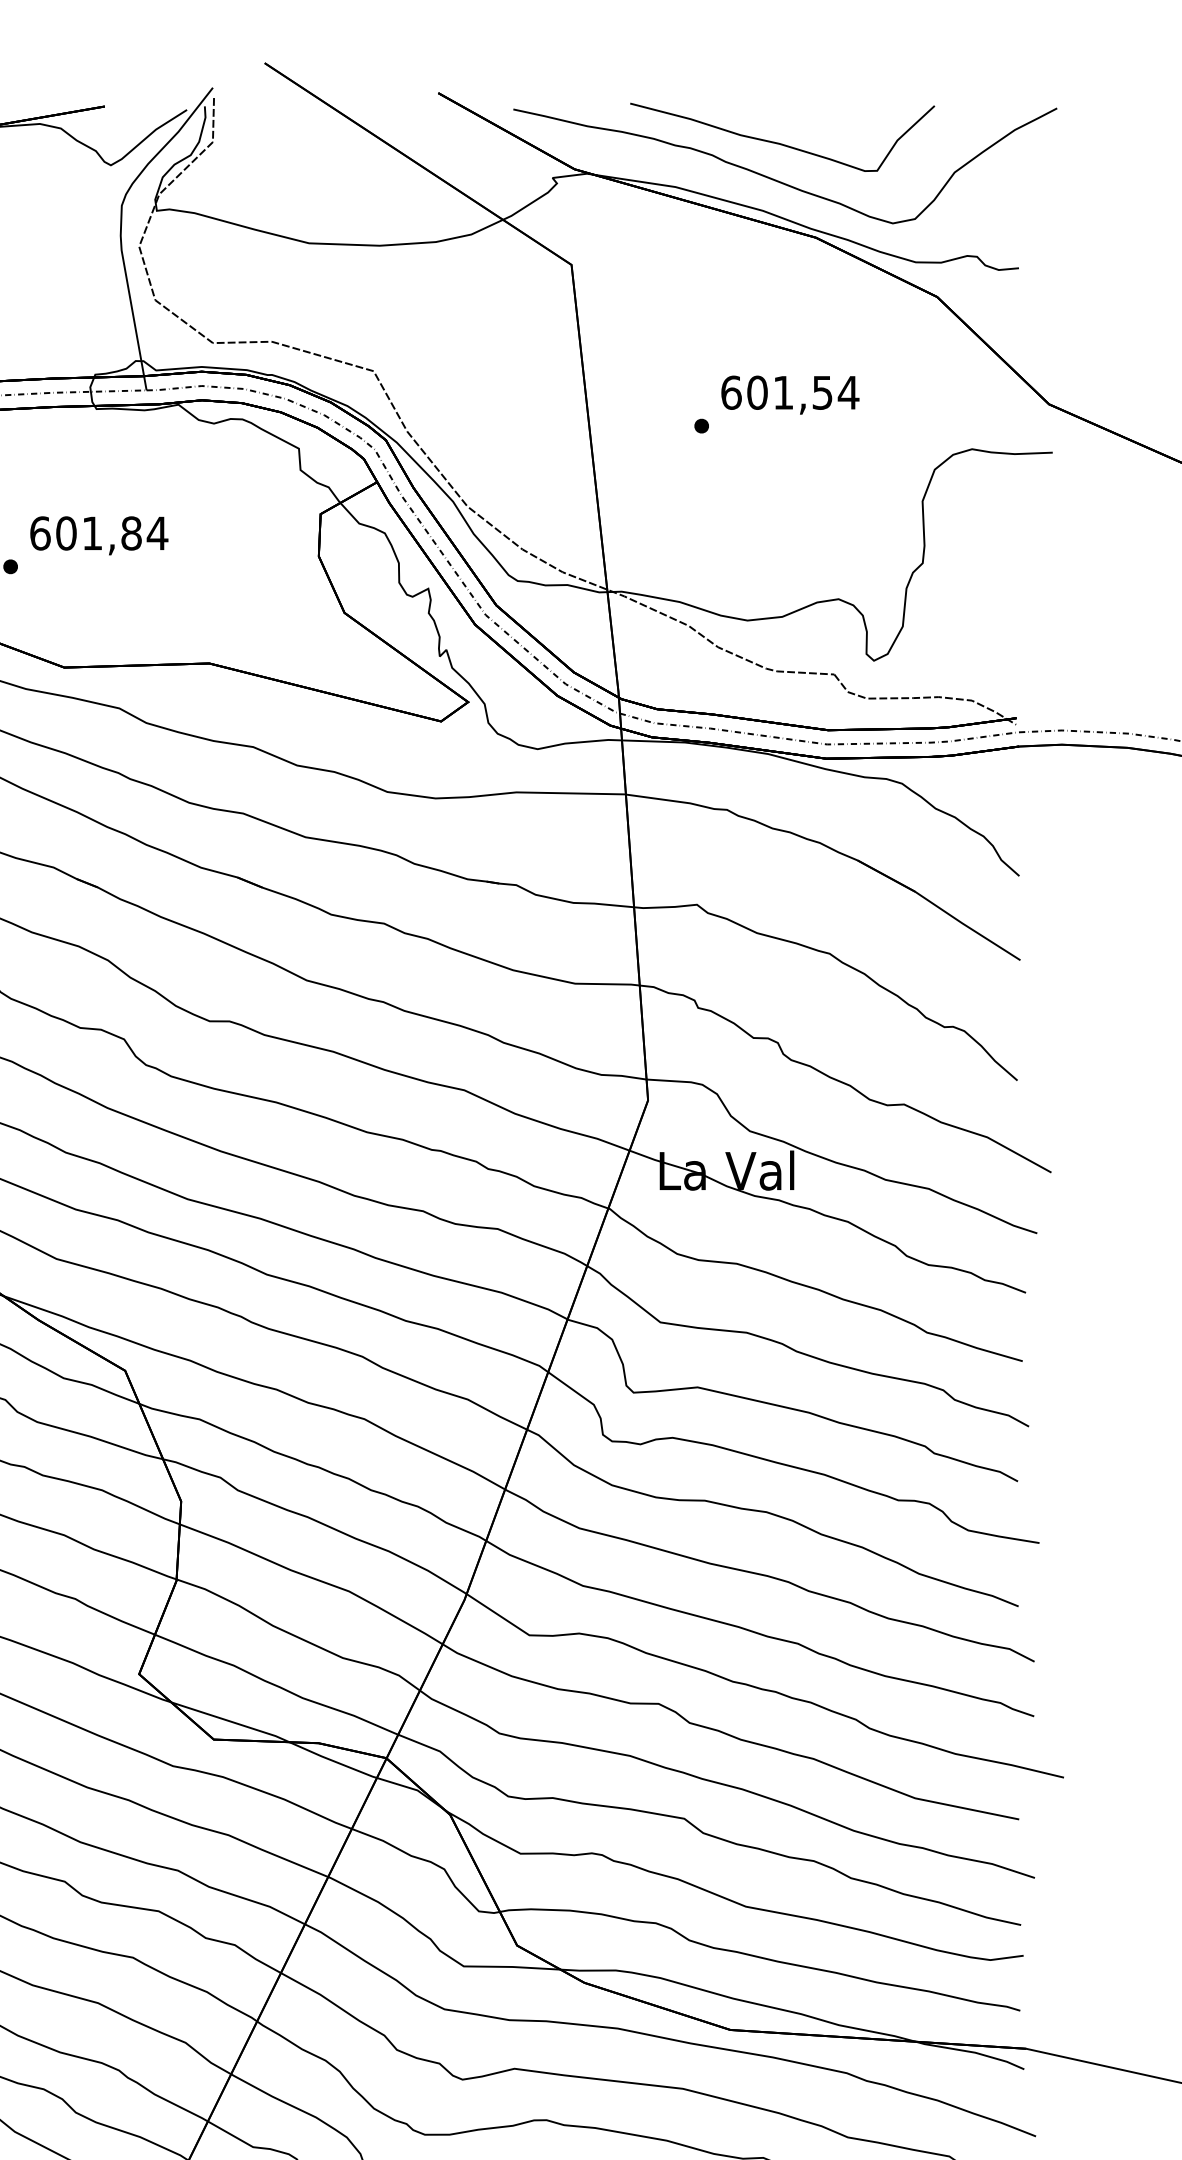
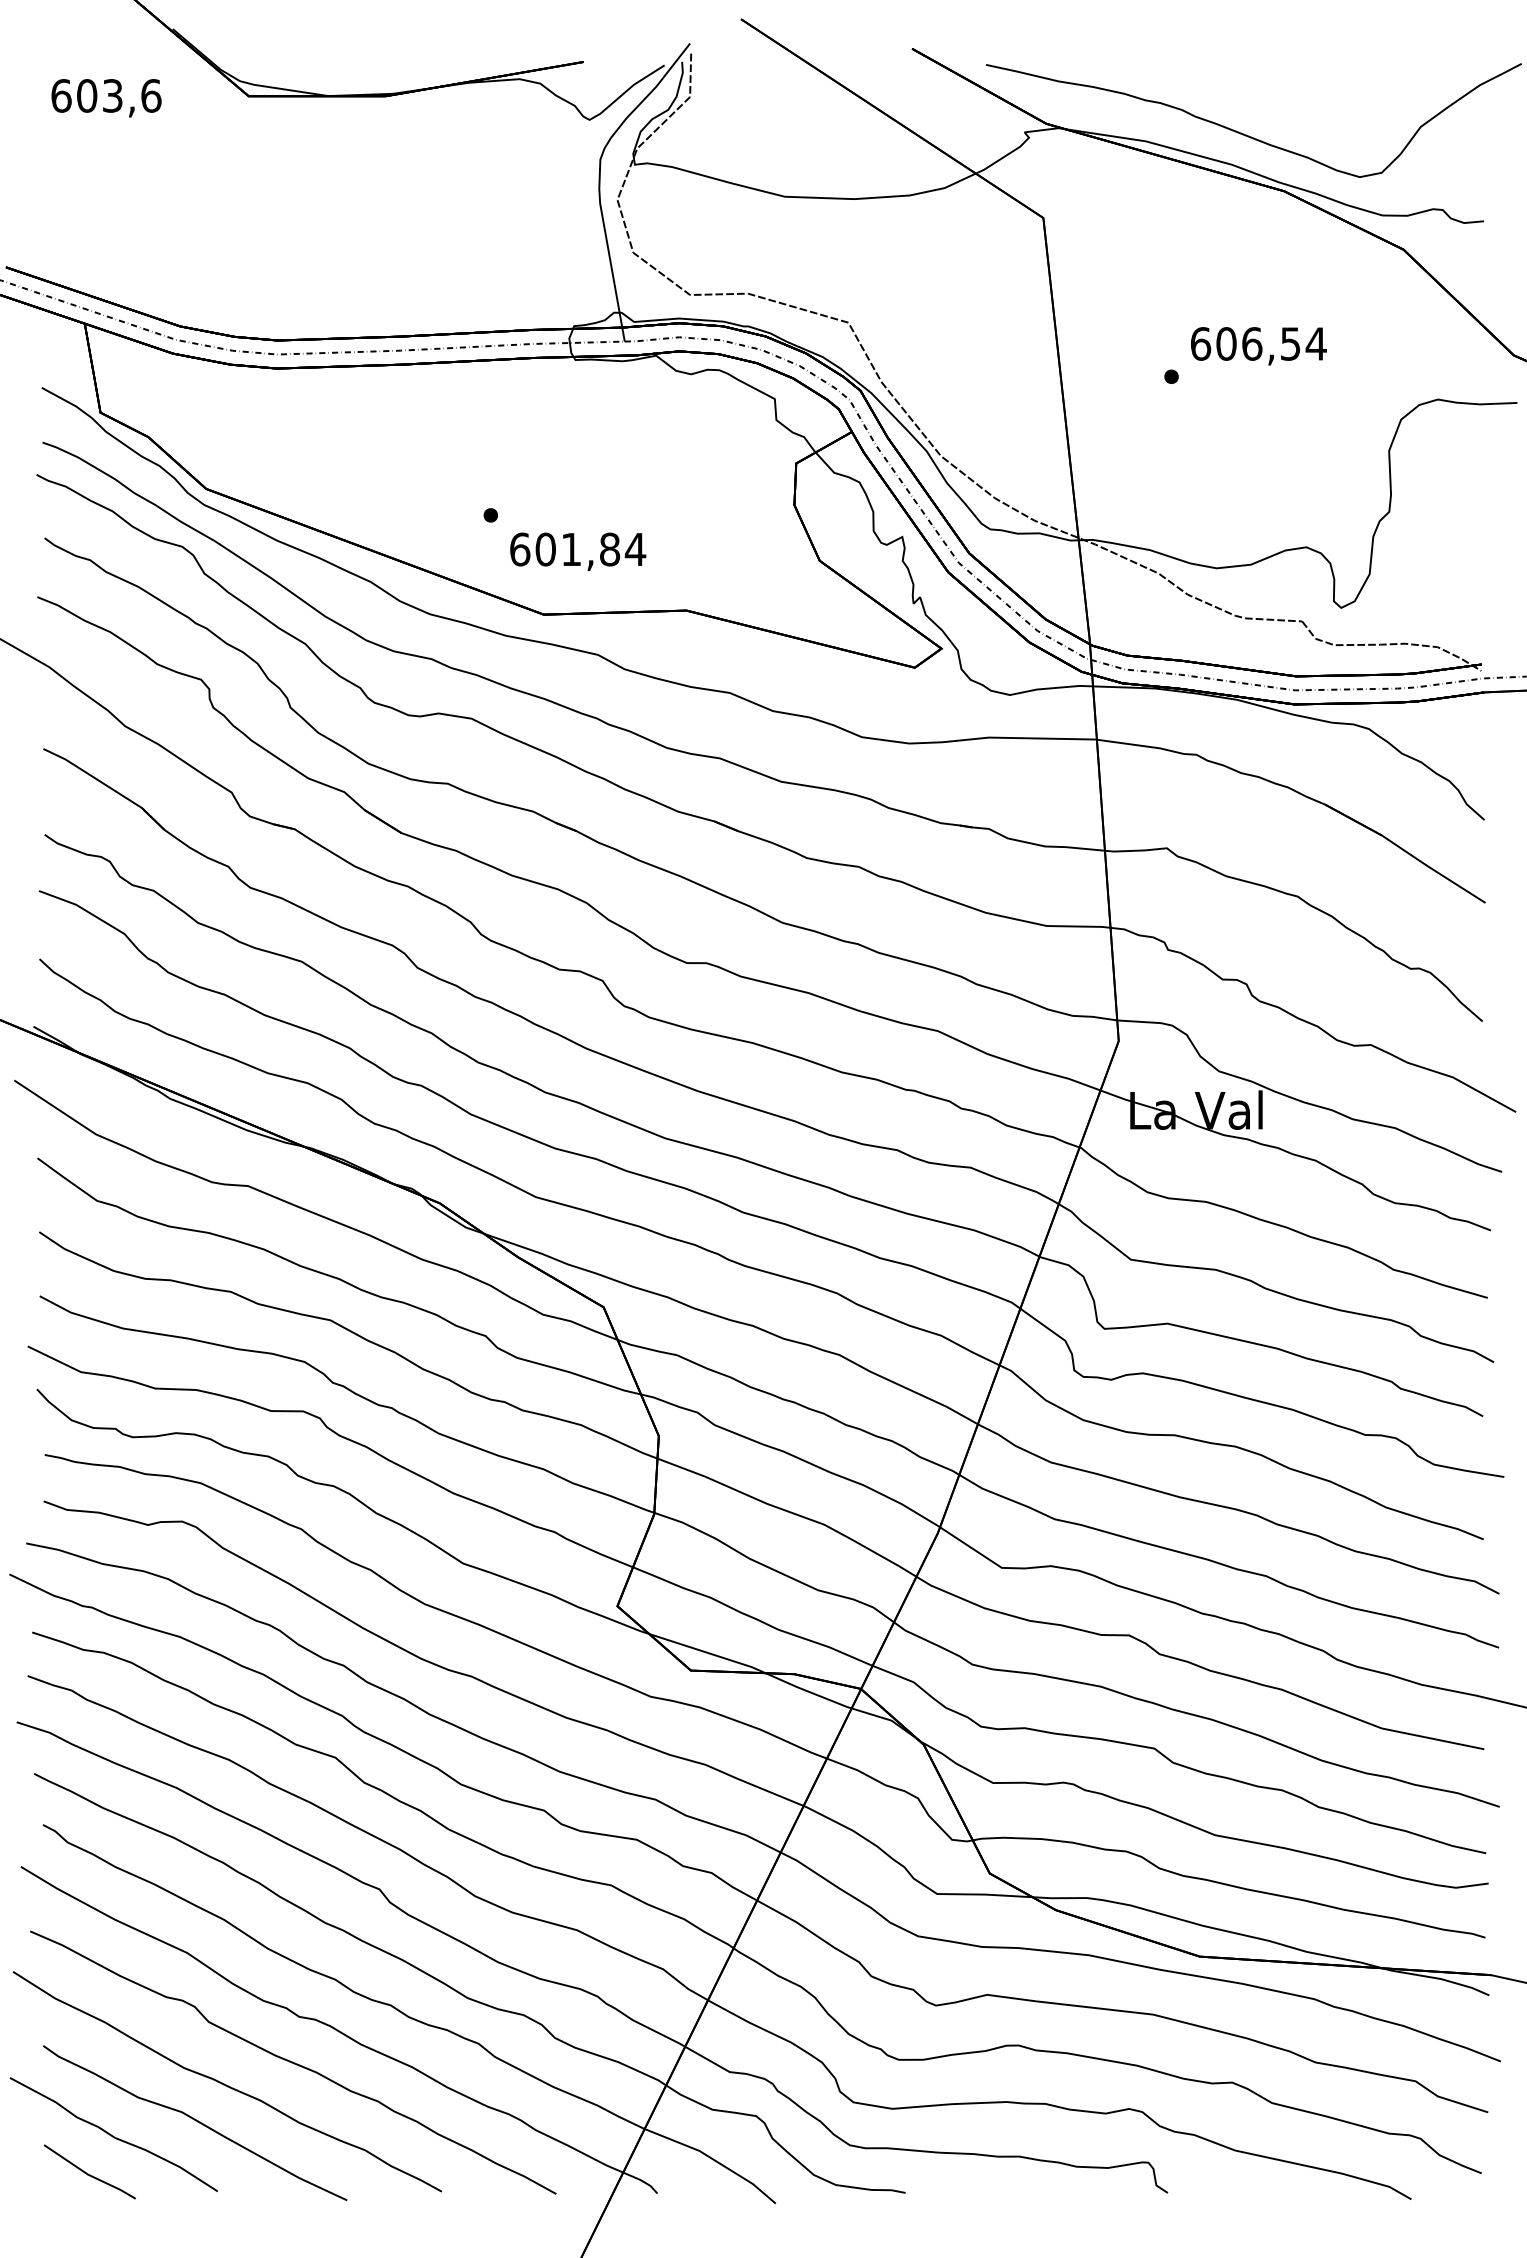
curve: (779, 142) -> (1248, 97), removed
text: (783, 392) -> (1252, 343), 601,54 -> 606,54
text: (99, 535) -> (578, 551), moved

